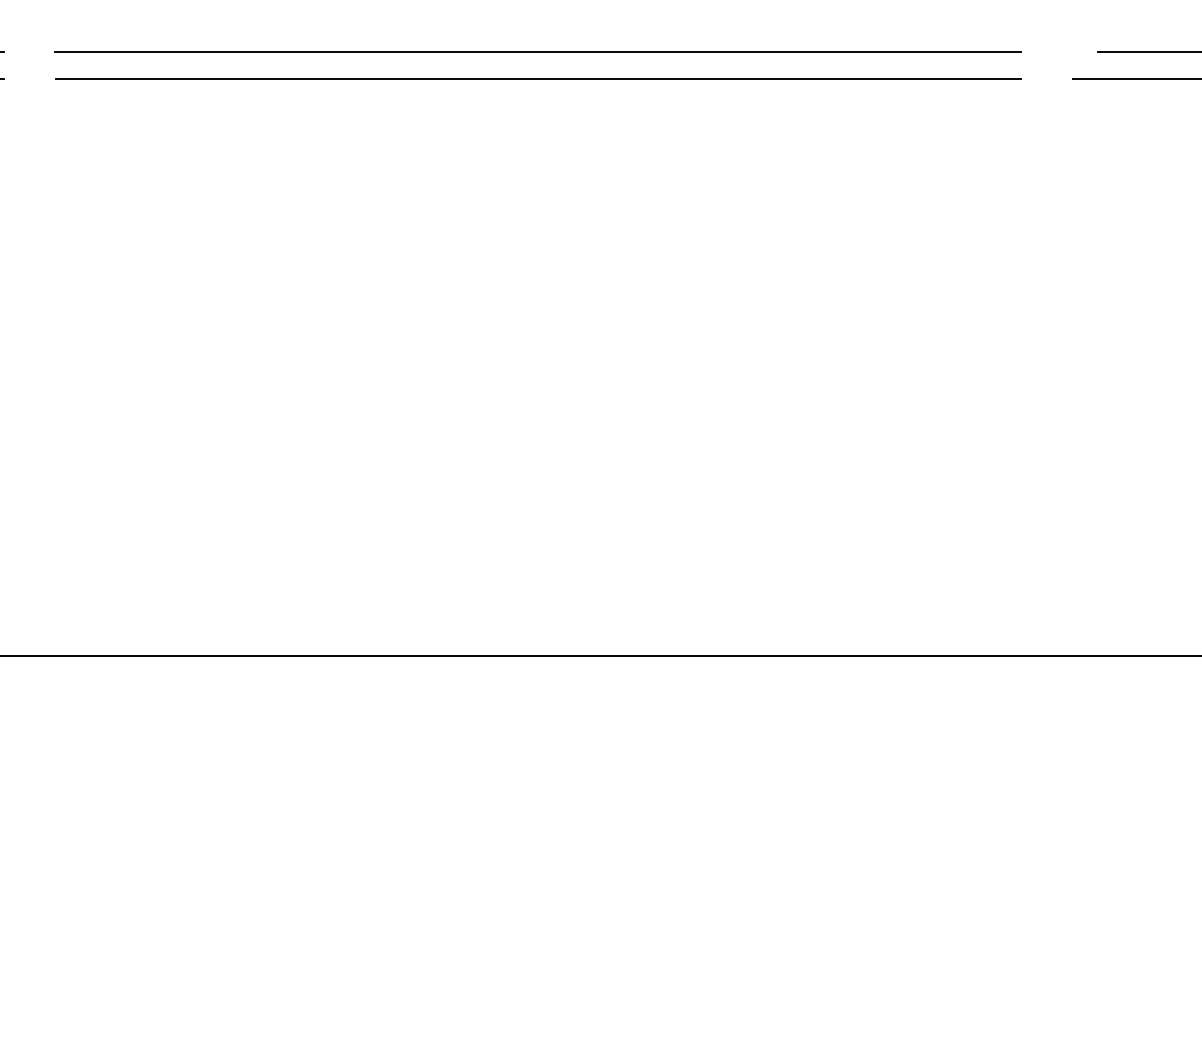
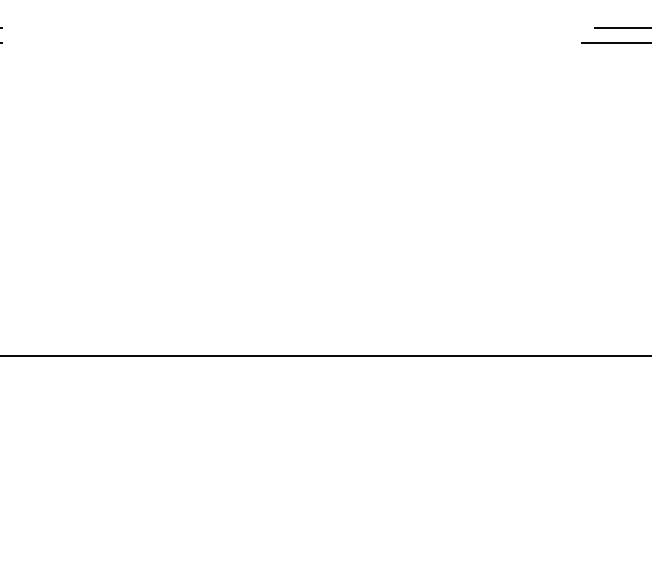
line: (537, 52) -> (291, 28), removed
line: (537, 78) -> (291, 42), removed

